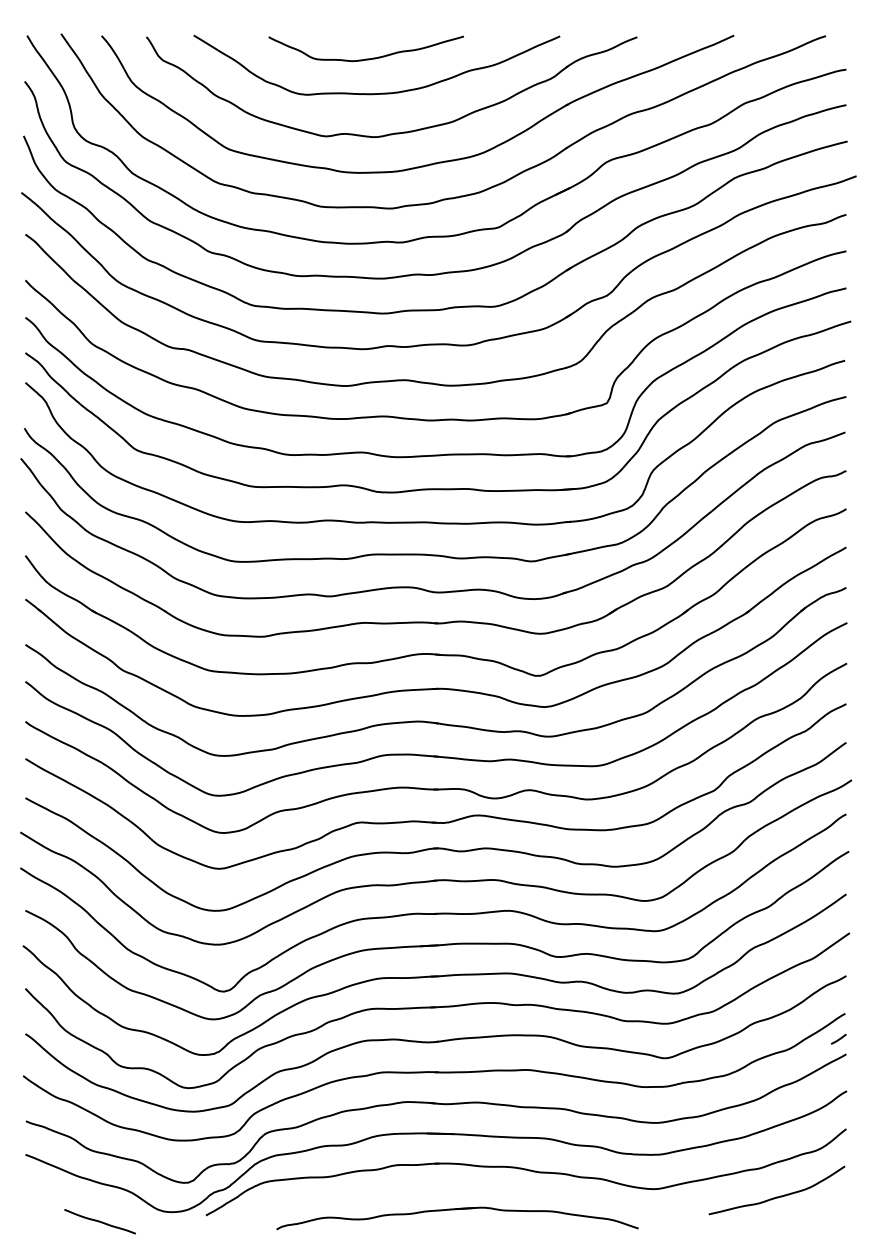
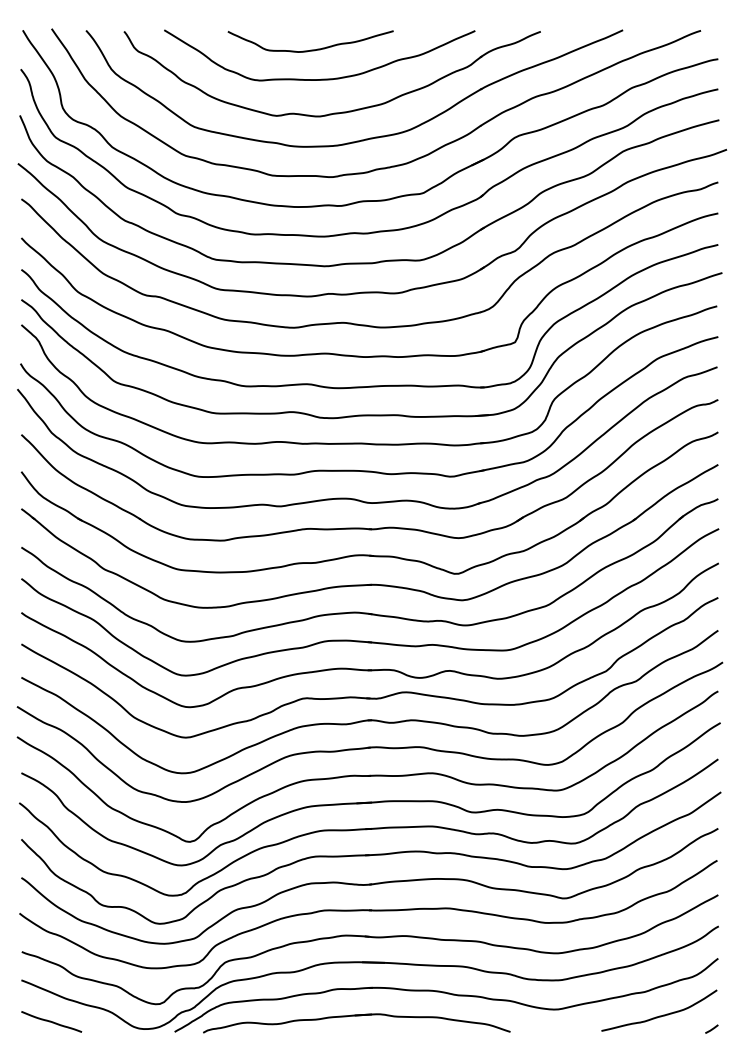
line: (838, 1038) -> (711, 1028), moved
part: (455, 1210) -> (355, 1016), moved
curve: (99, 1221) -> (51, 1021), moved

